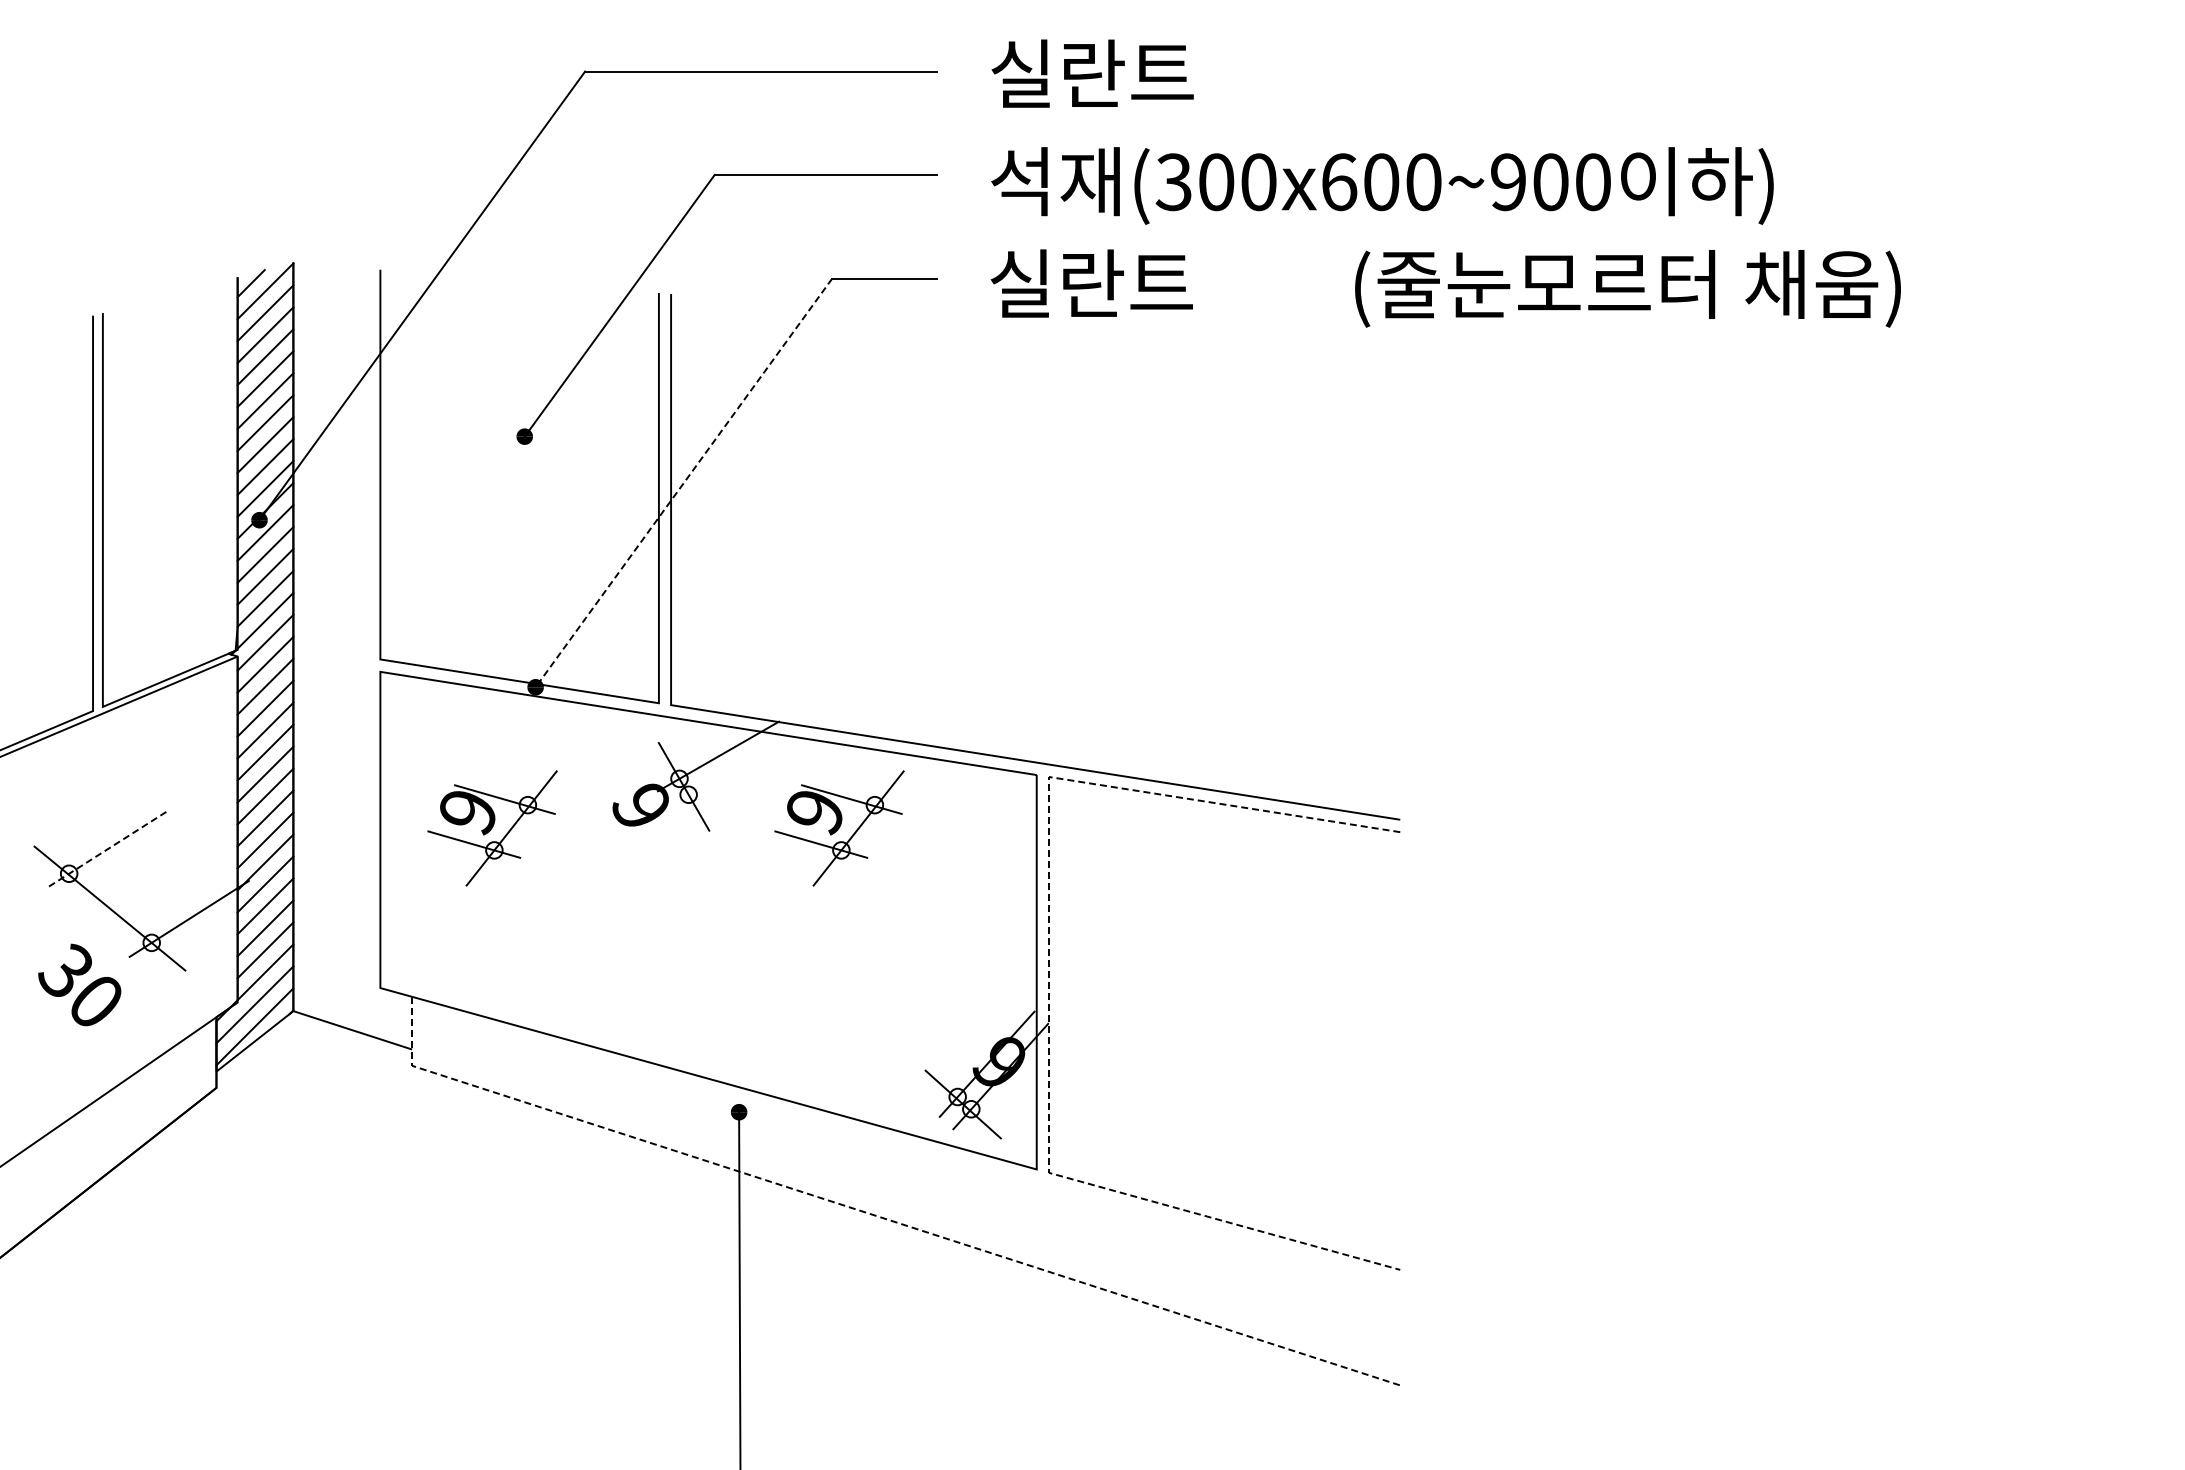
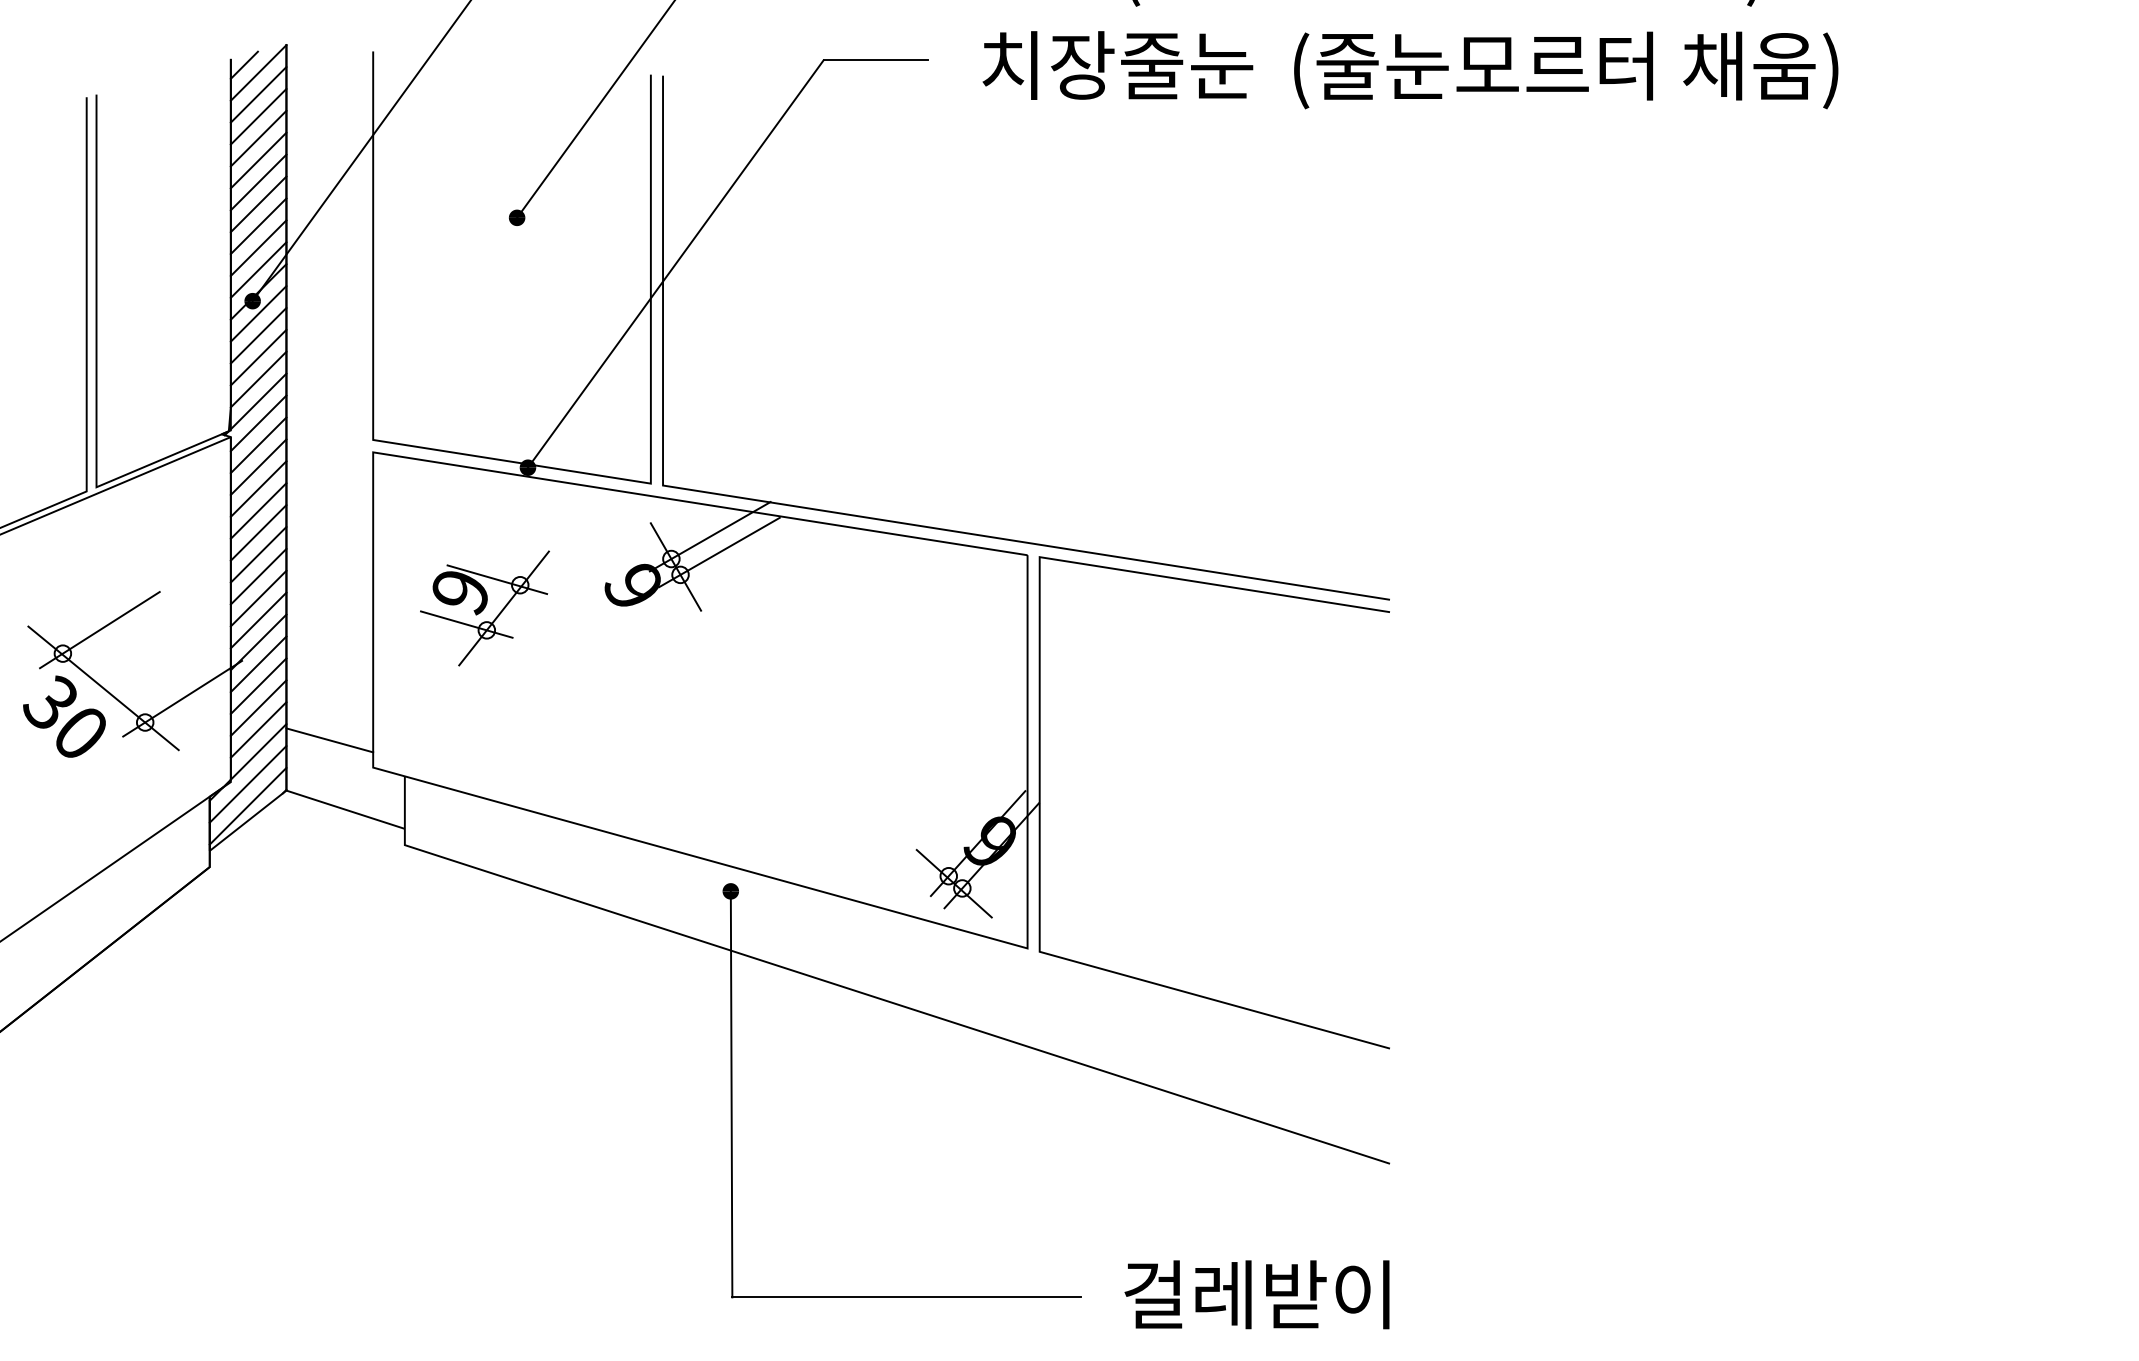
text: (1126, 284) -> (1117, 66), 실란트 -> 치장줄눈
text: (1627, 288) -> (1565, 70), moved
line: (683, 483) -> (675, 264), dashed -> solid
line: (727, 772) -> (719, 552), added
part: (839, 828) -> (830, 608), removed
line: (105, 850) -> (99, 630), dashed -> solid
line: (336, 960) -> (329, 740), added
line: (1048, 979) -> (1039, 759), dashed -> solid
text: (79, 984) -> (64, 716), moved
line: (873, 1215) -> (864, 994), dashed -> solid

